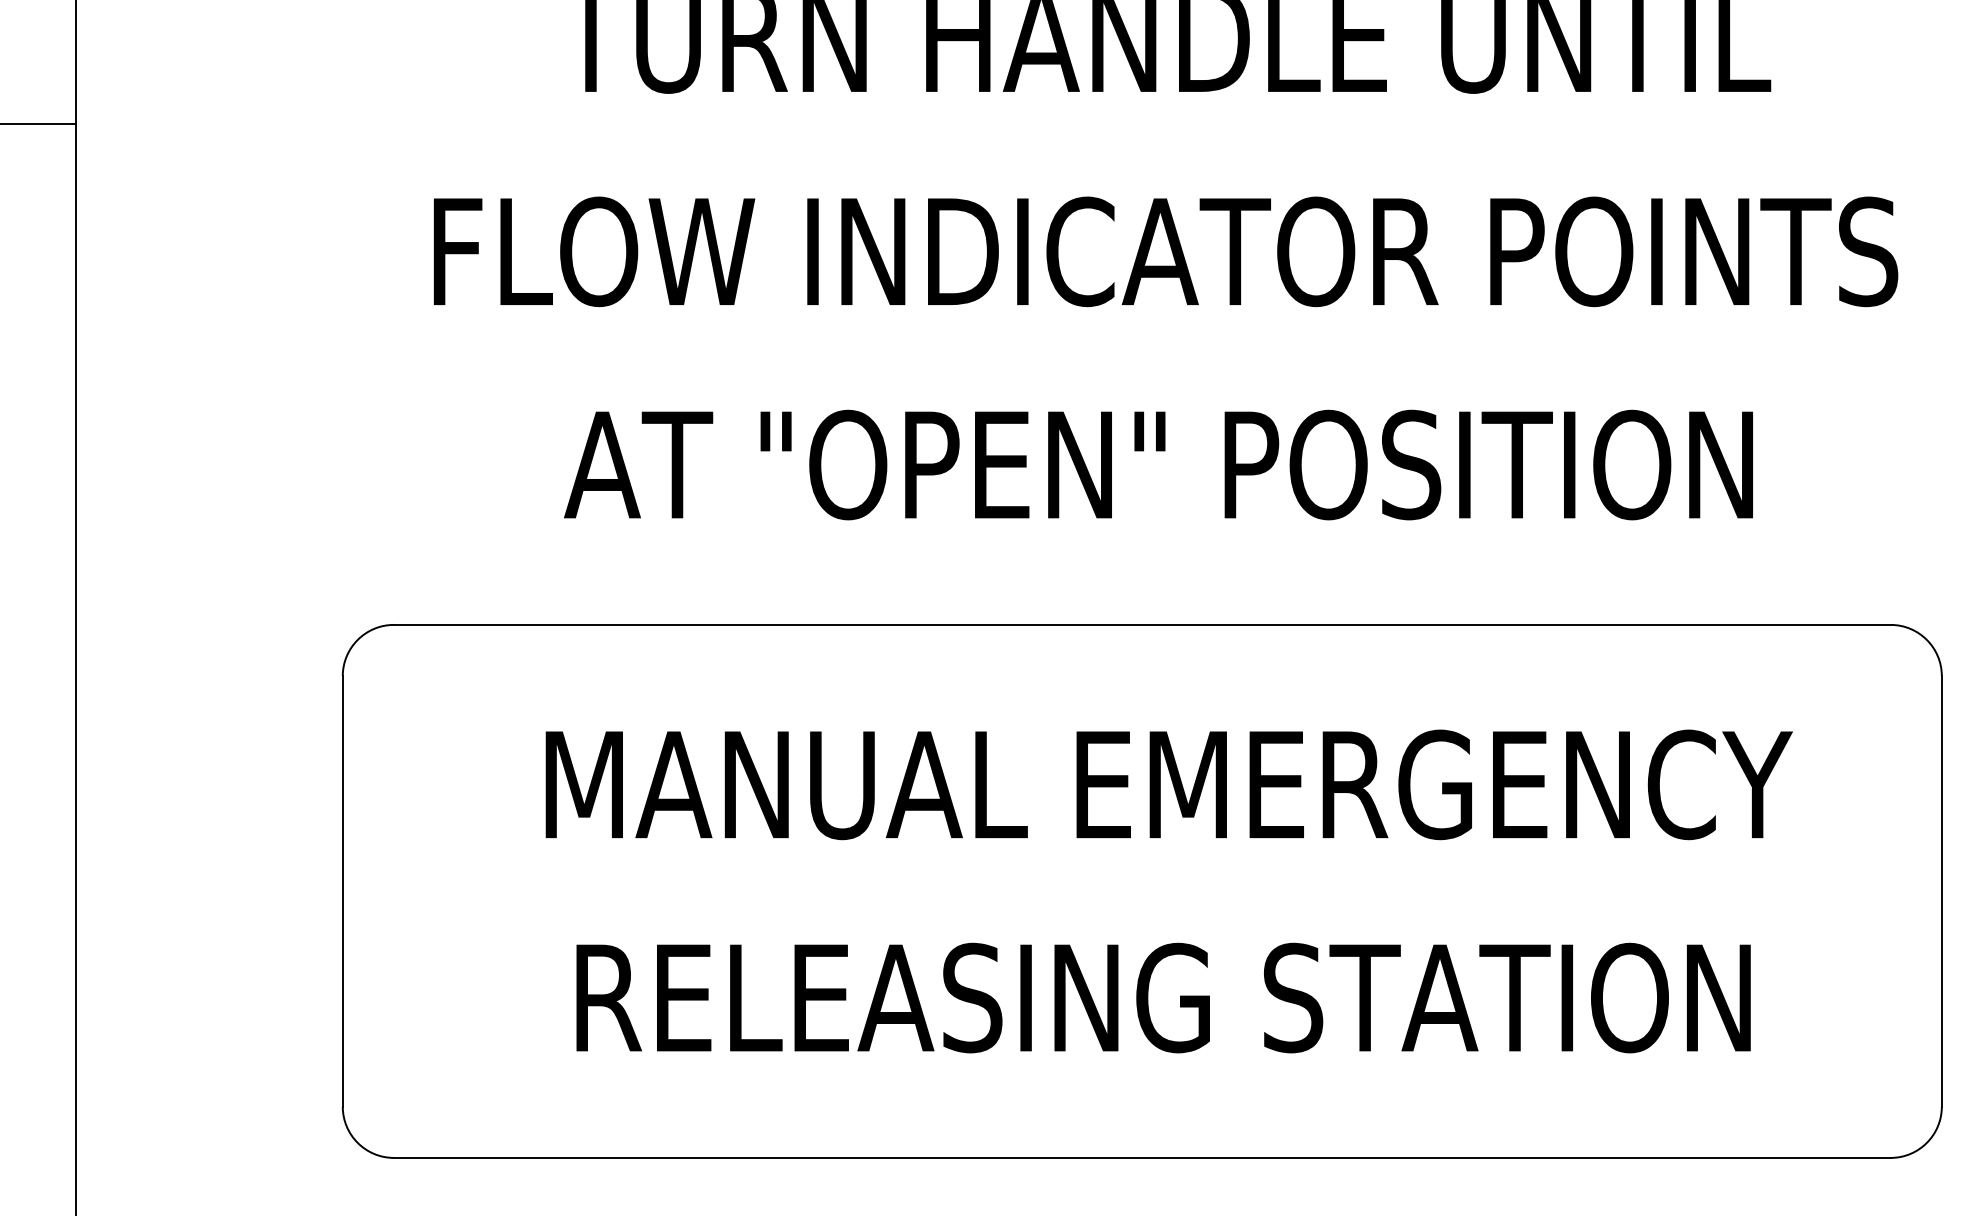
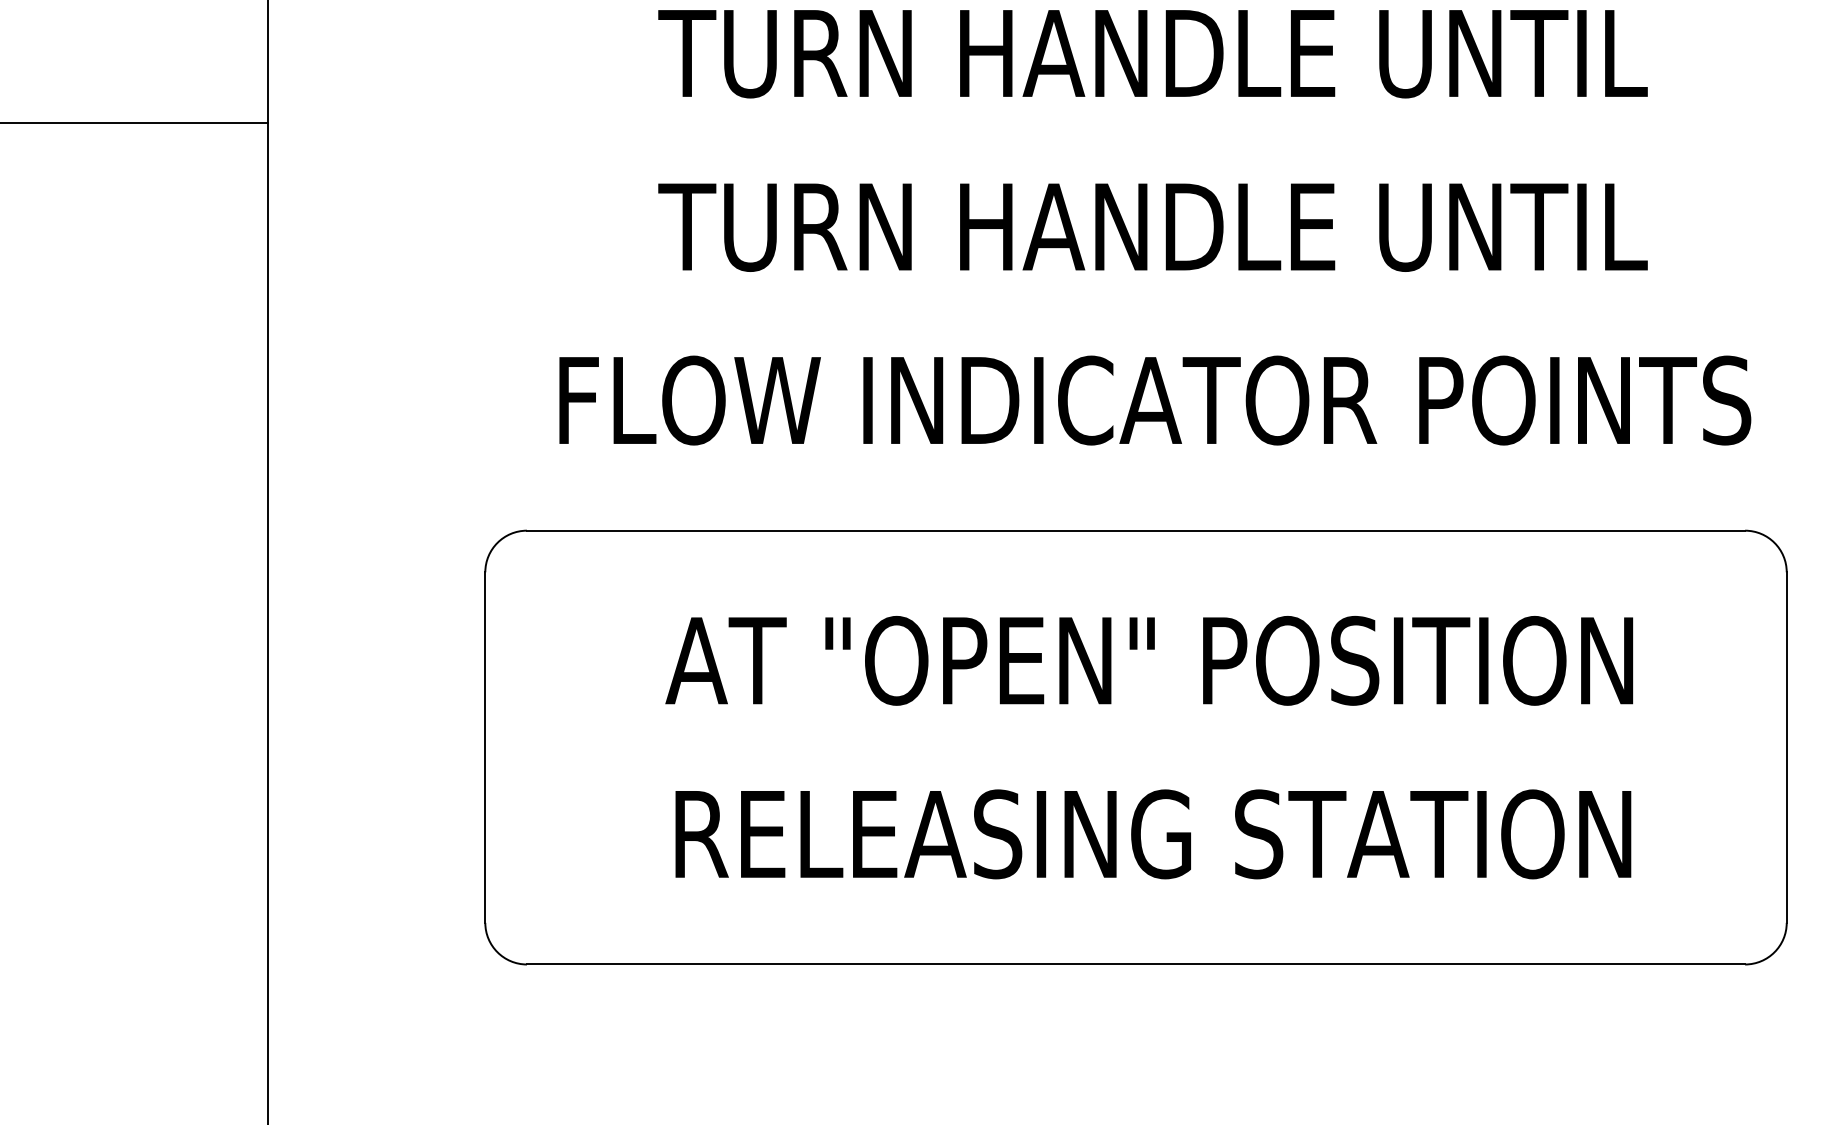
text: (1166, 251) -> (1155, 226), FLOW INDICATOR POINTS -> TURN HANDLE UNTIL
text: (1166, 464) -> (1155, 400), AT "OPEN" POSITION -> FLOW INDICATOR POINTS
text: (1168, 784) -> (1157, 660), MANUAL EMERGENCY -> AT "OPEN" POSITION

